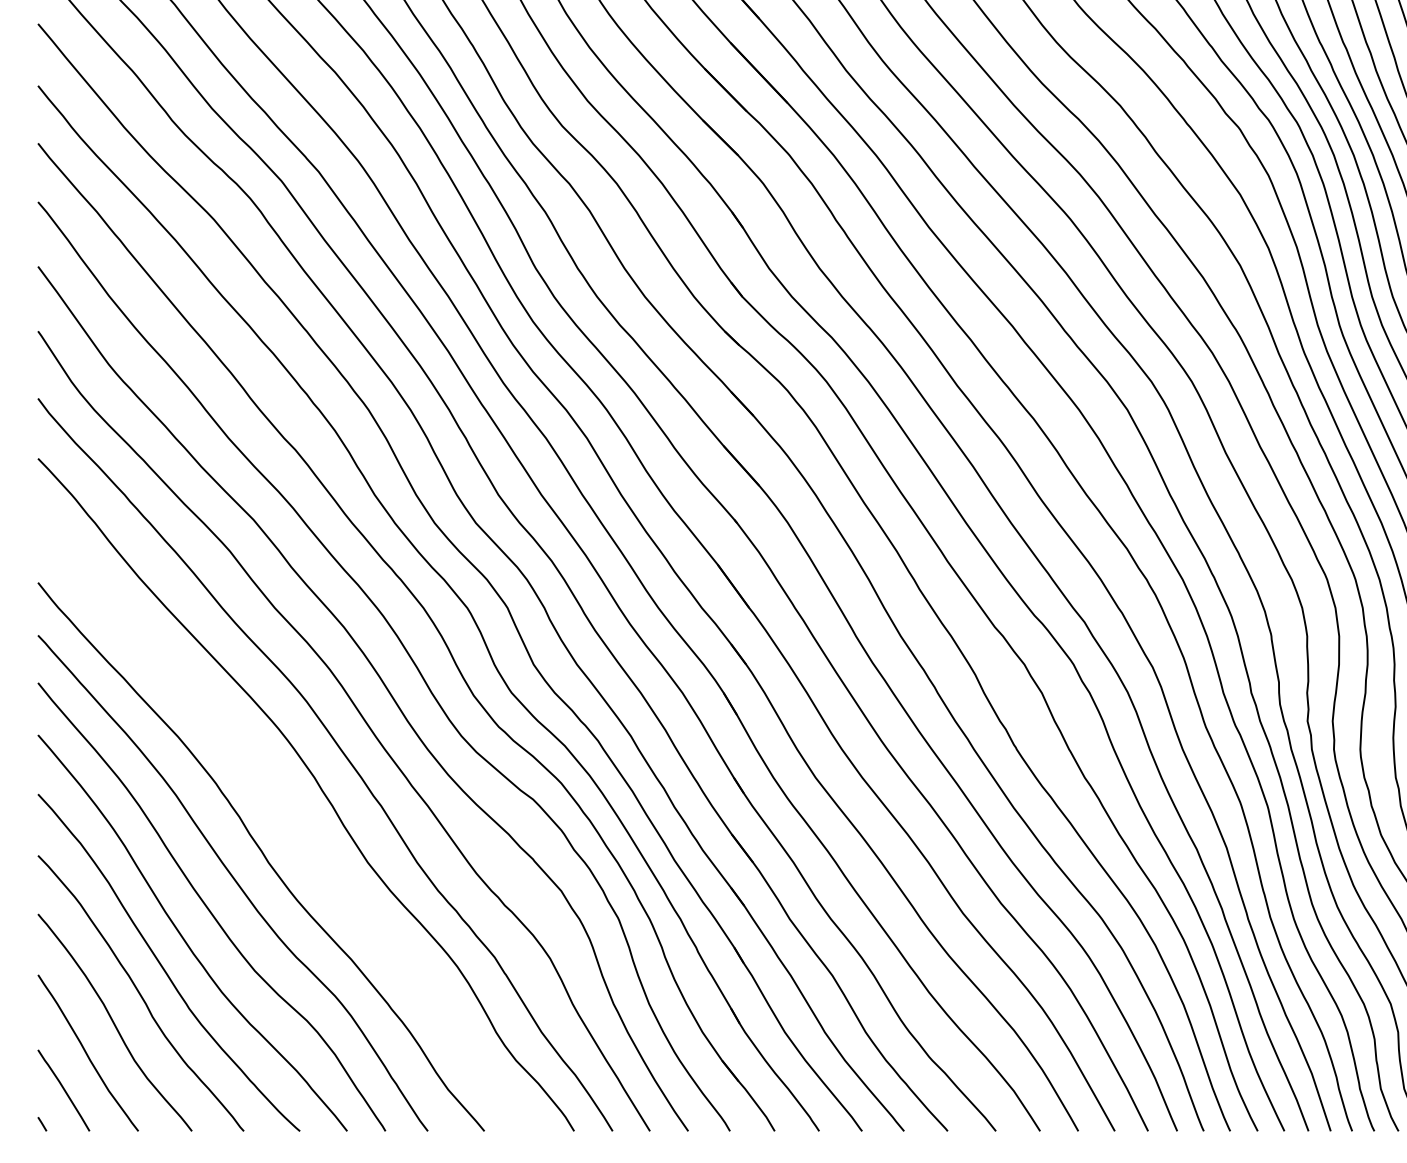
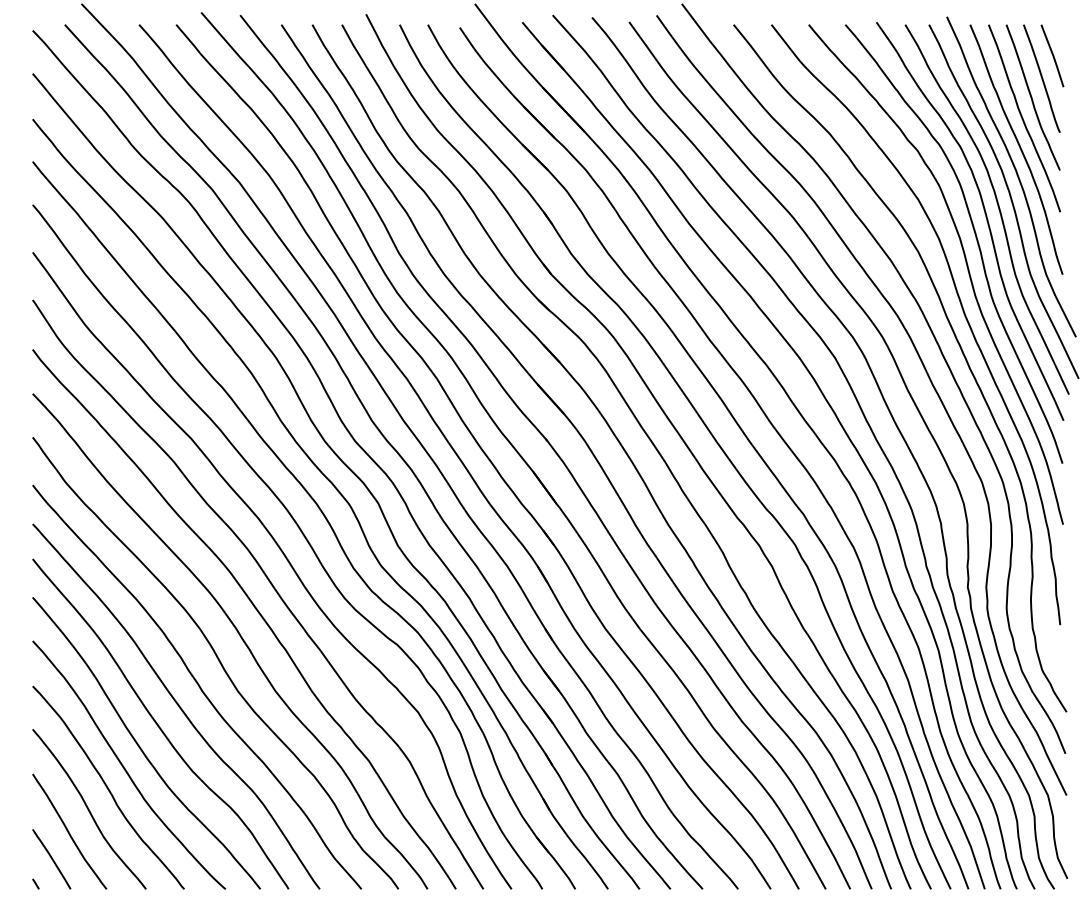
curve: (290, 822) -> (218, 661), added

